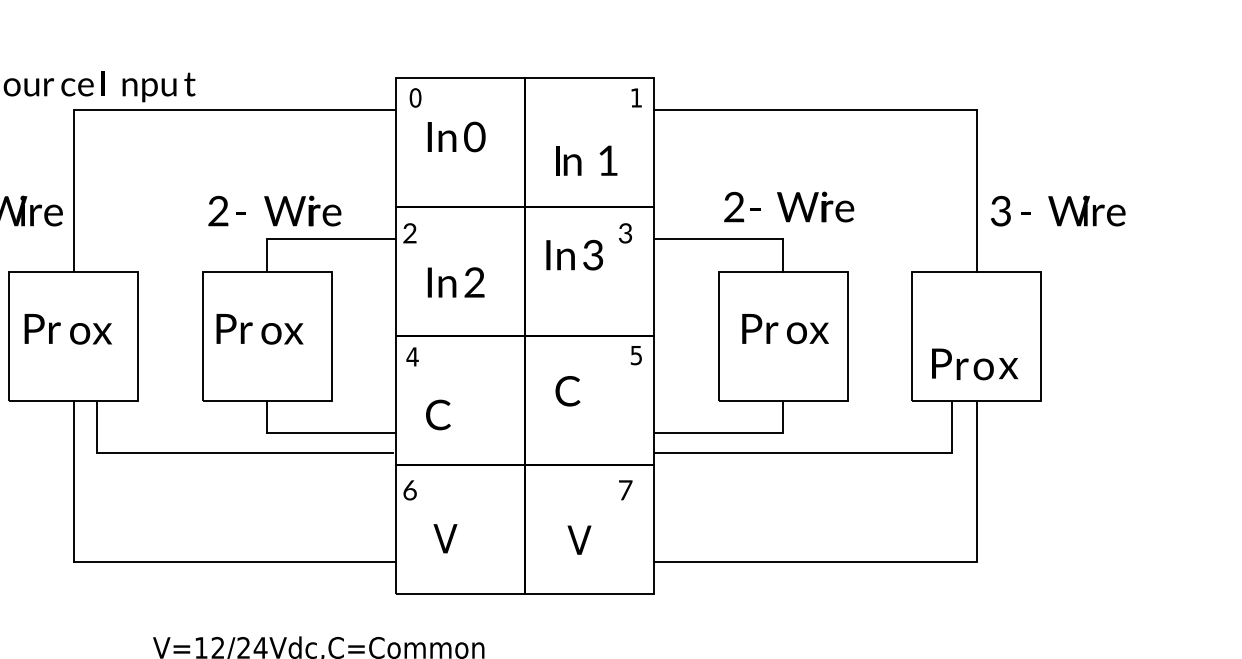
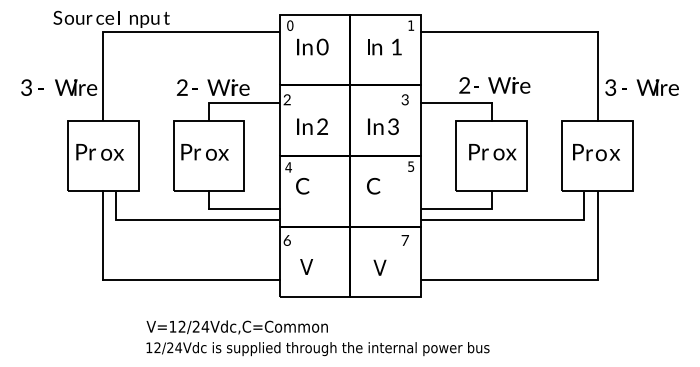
text: (585, 159) -> (384, 46), moved
text: (574, 254) -> (383, 126), moved
text: (974, 364) -> (596, 152), moved
text: (437, 415) -> (302, 186), moved

